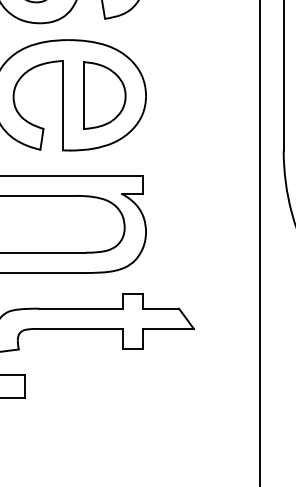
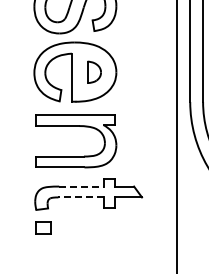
part: (105, 96) -> (94, 72), size x0.6
line: (81, 308) -> (81, 186), solid -> dashed
line: (81, 329) -> (81, 197), solid -> dashed

